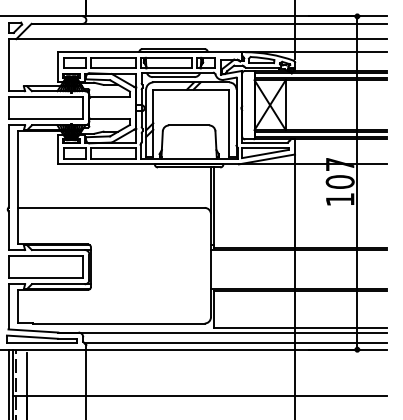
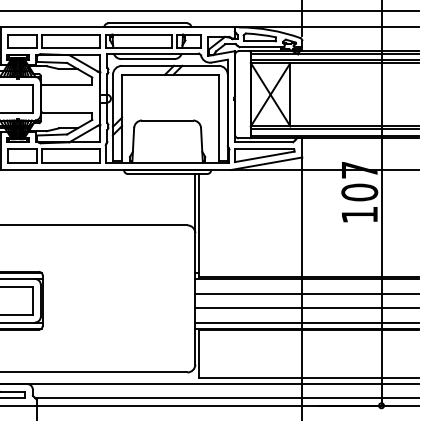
line: (298, 261) -> (306, 293), added
line: (298, 272) -> (306, 307), added
line: (298, 284) -> (306, 322), added

